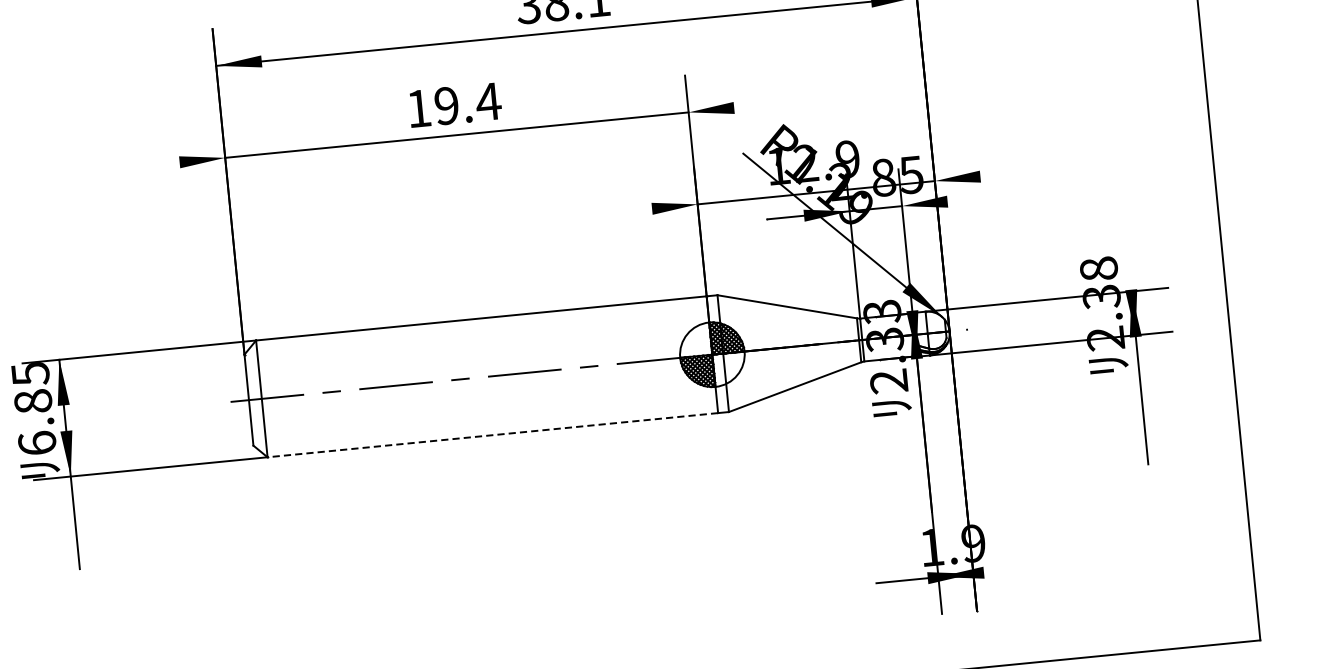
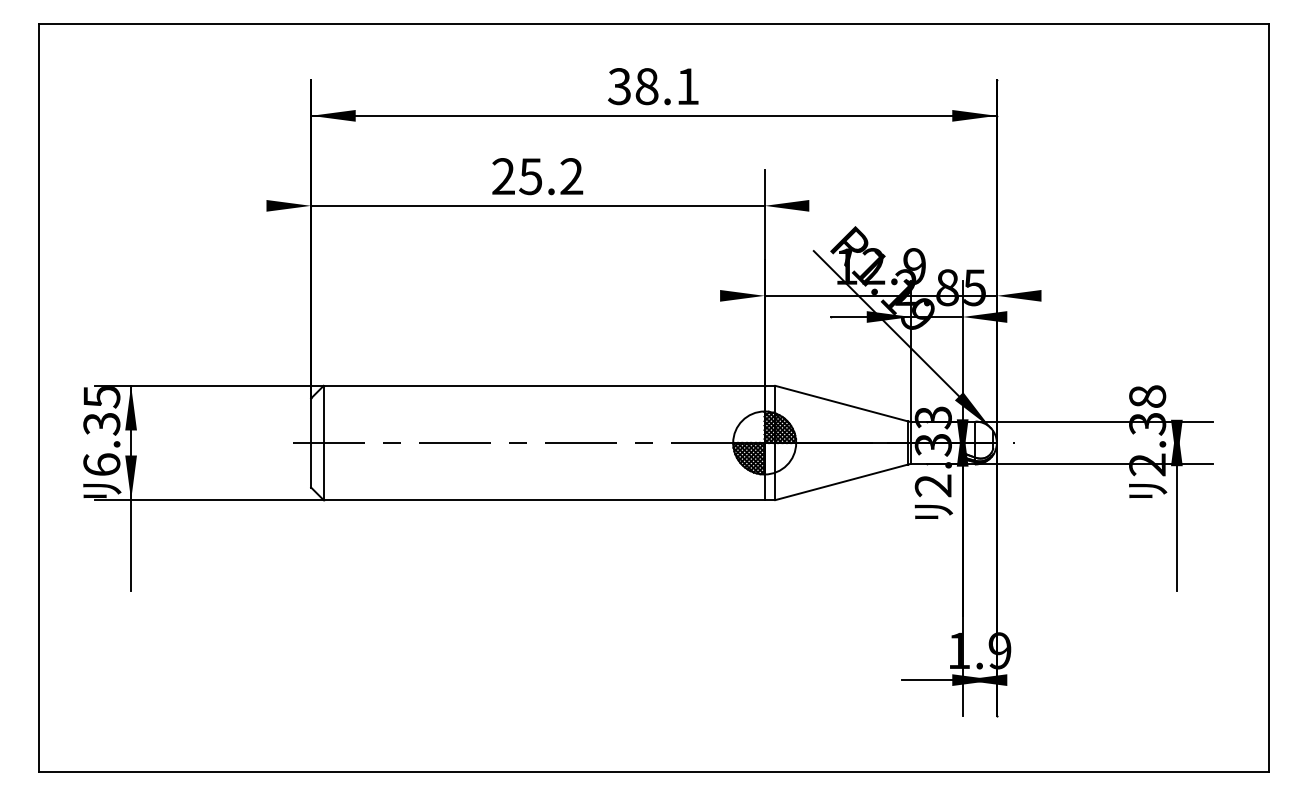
text: (454, 105) -> (538, 176), 19.4 -> 25.2
text: (32, 401) -> (101, 423), 6.85 -> 6.35
line: (492, 435) -> (543, 500), dashed -> solid

